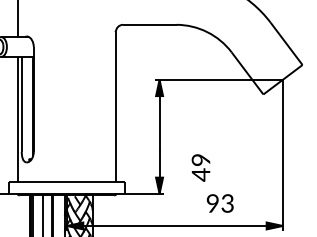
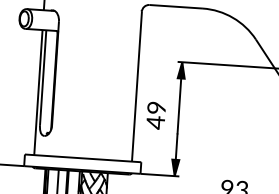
text: (200, 167) -> (155, 115), moved

